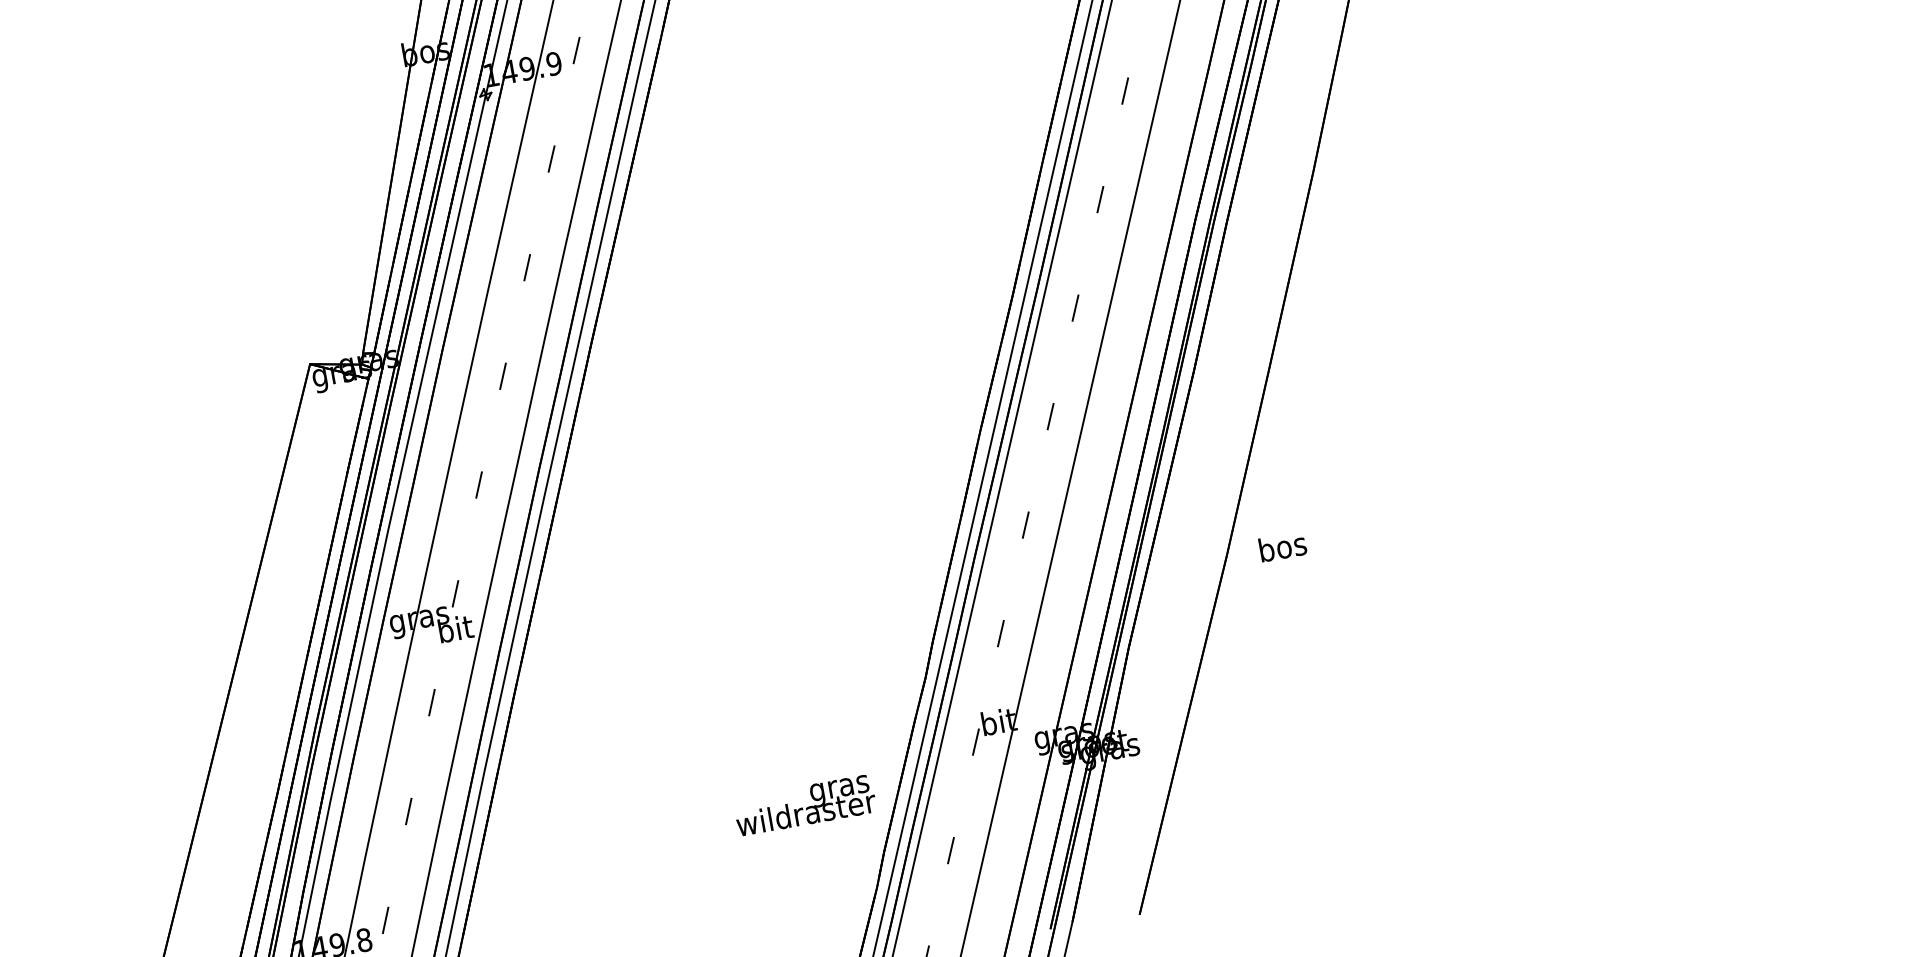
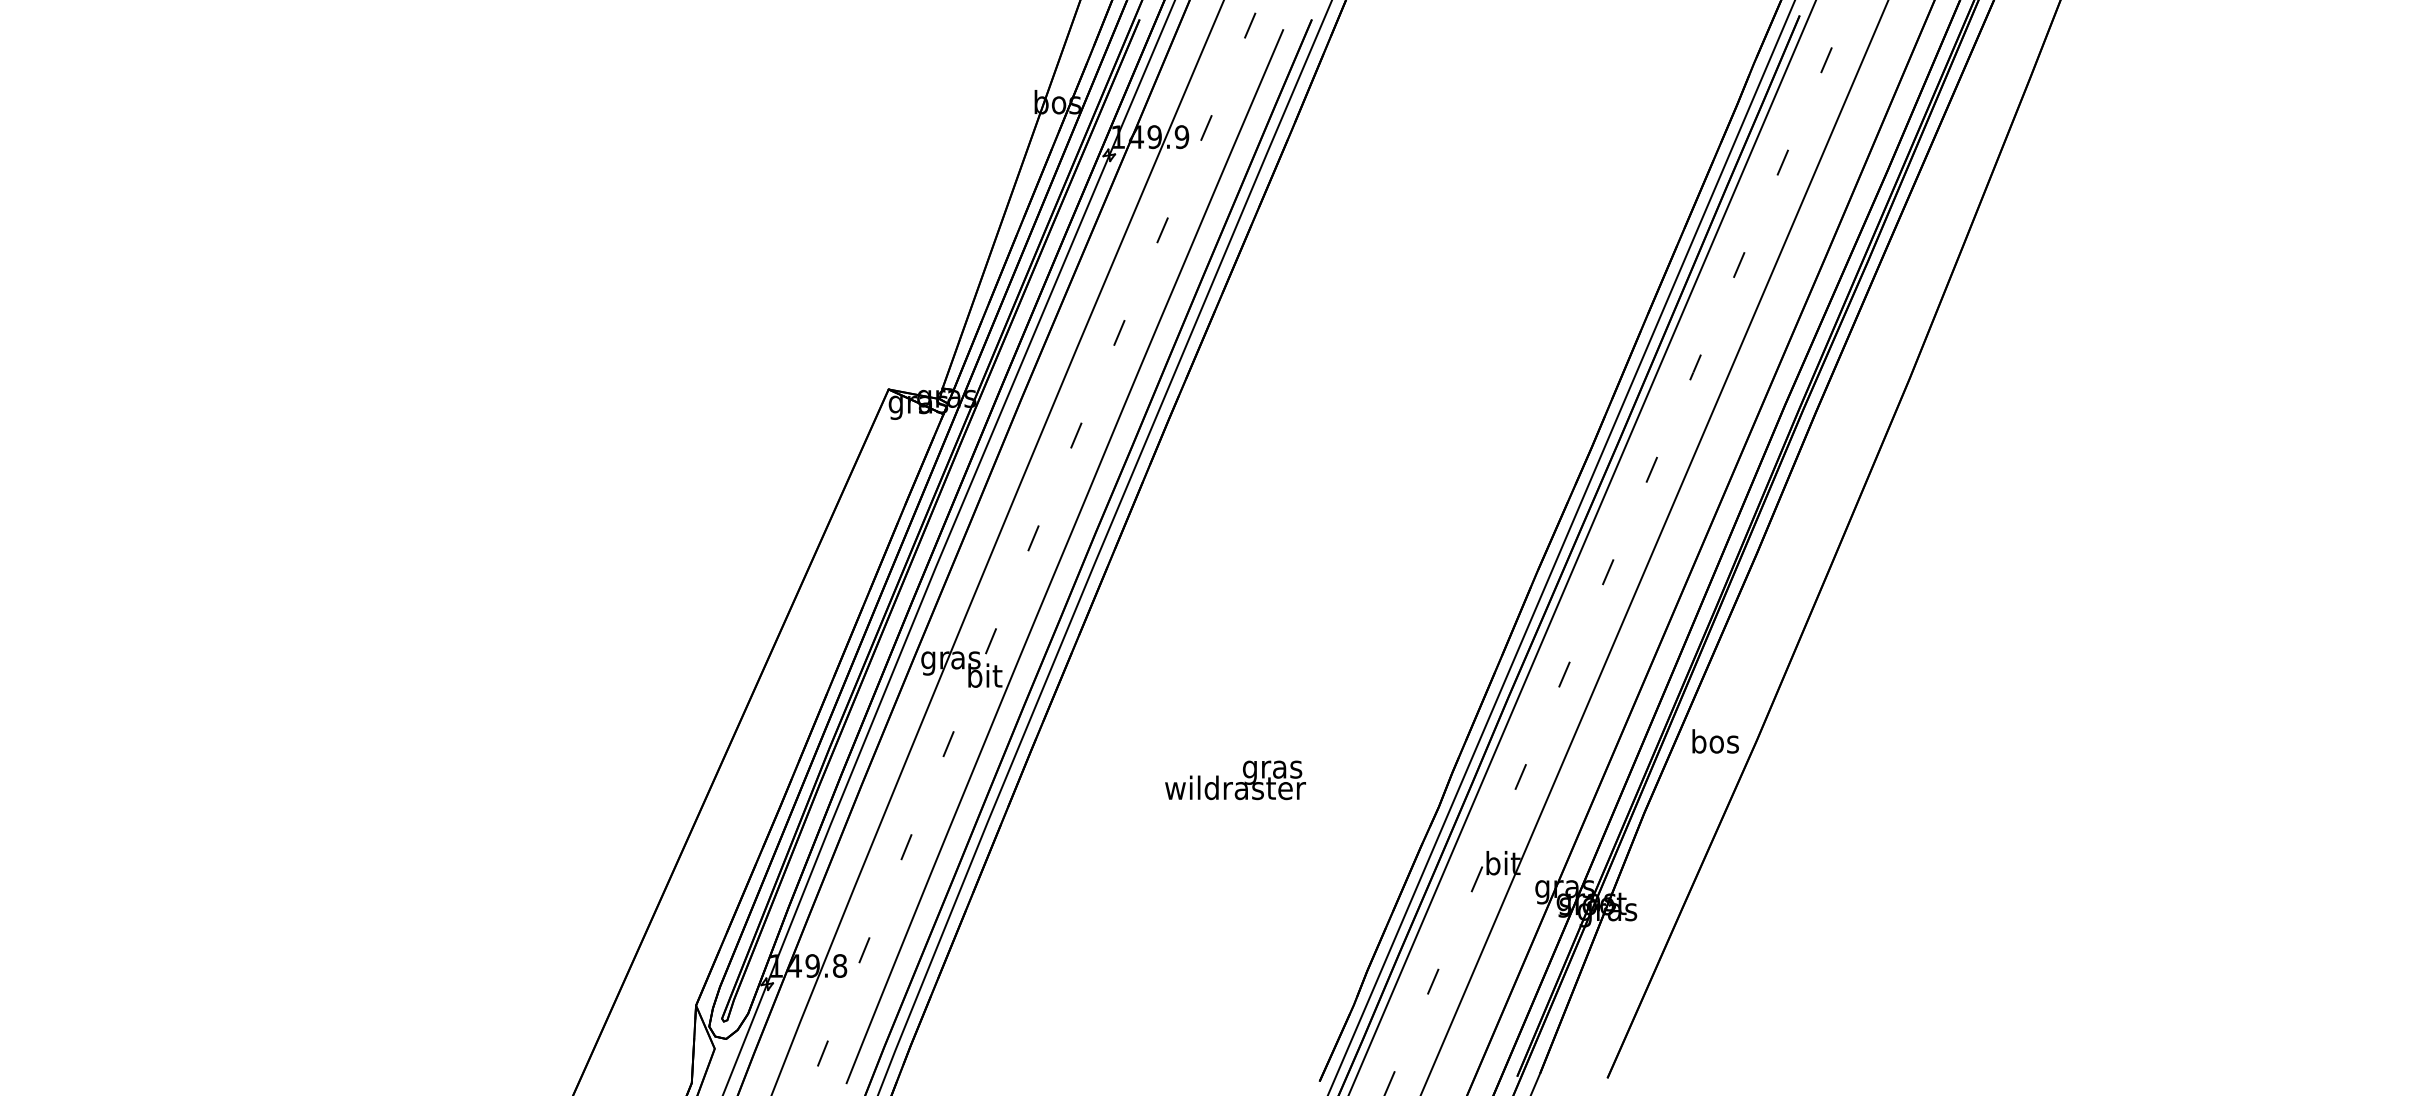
text: (1282, 546) -> (1715, 741), moved
text: (804, 805) -> (1235, 780), moved

